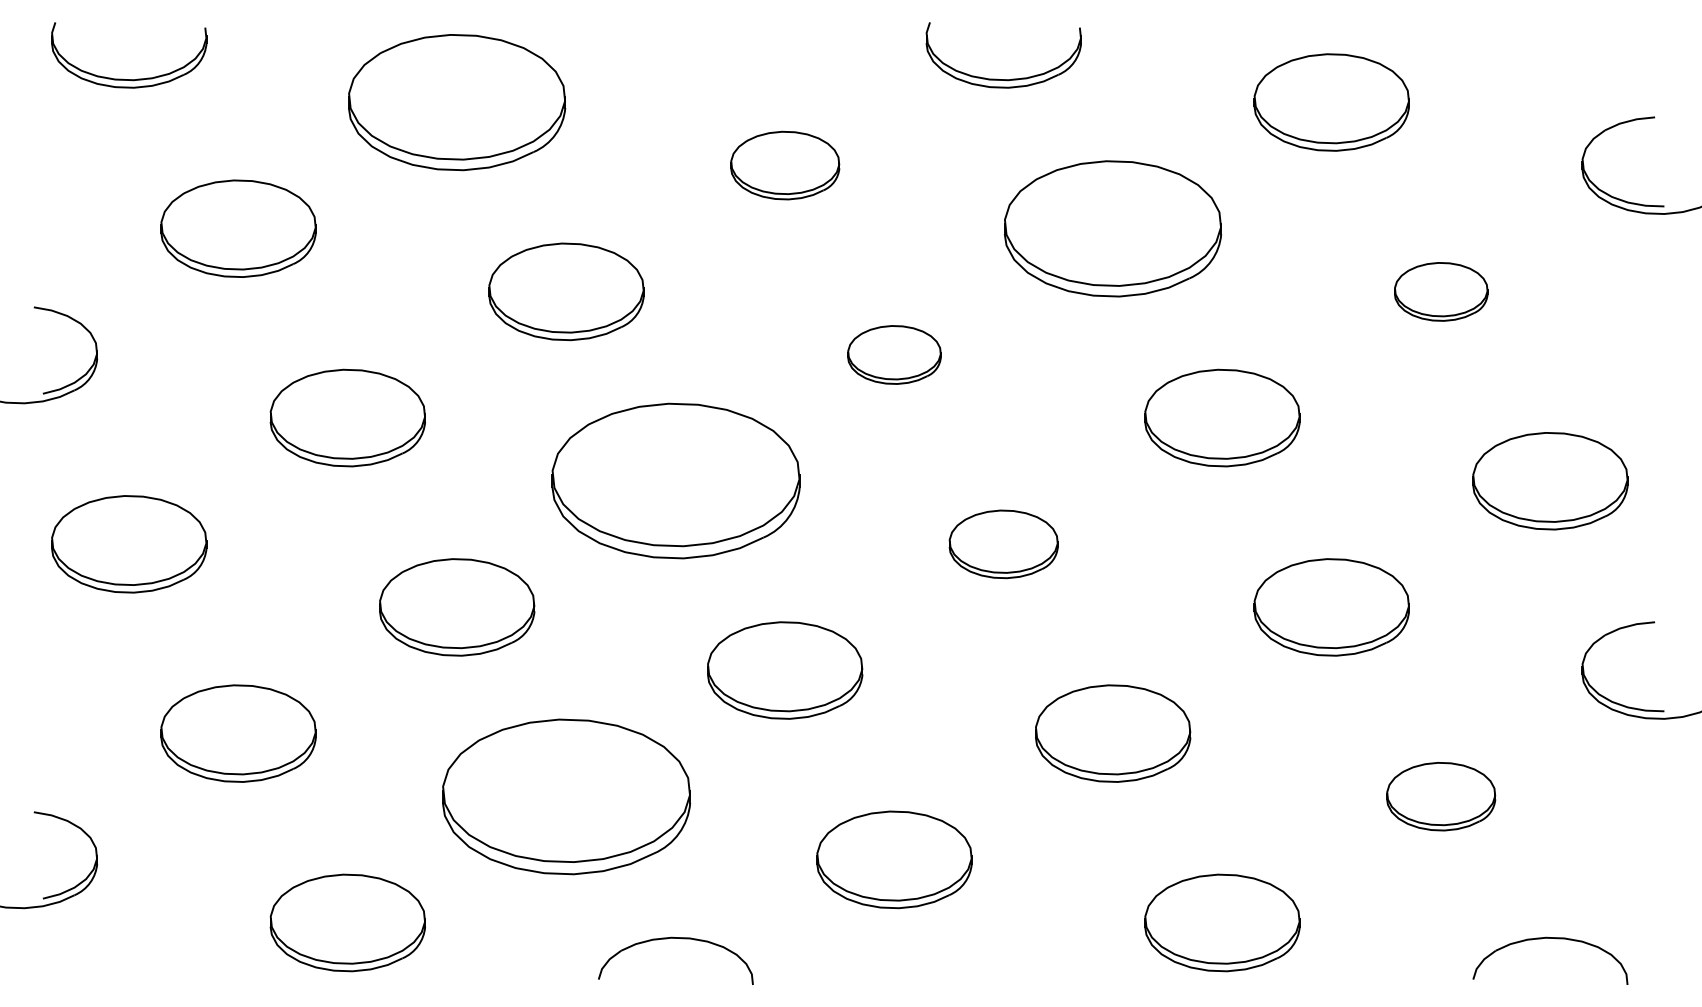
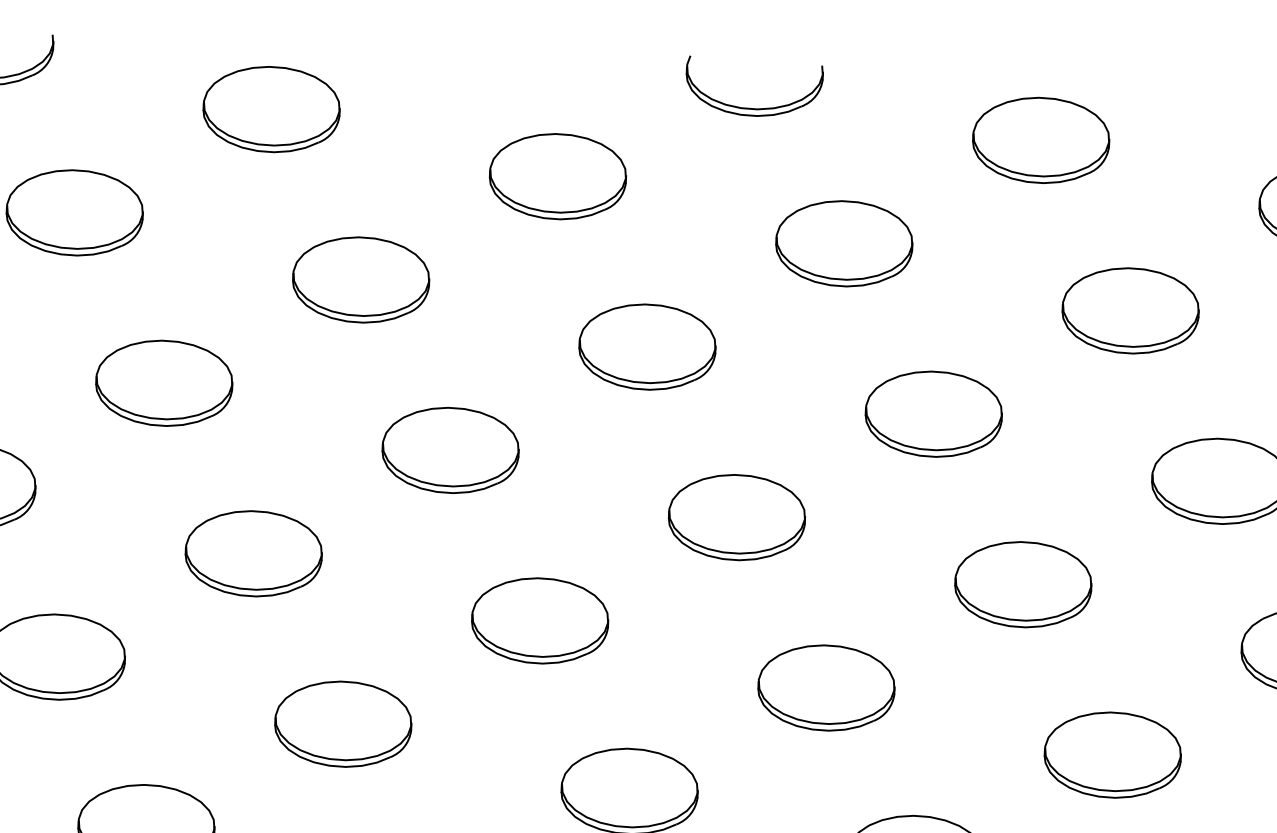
part: (457, 102) -> (271, 109), size x0.71
part: (785, 165) -> (558, 176), size x1.43
part: (1113, 228) -> (844, 243), size x0.71
part: (1441, 291) -> (1131, 310), size x1.67
part: (894, 354) -> (647, 346), size x1.67
part: (675, 481) -> (450, 450), size x0.62
part: (1003, 544) -> (736, 517), size x1.43
part: (566, 796) -> (343, 724), size x0.62
part: (1441, 796) -> (1113, 754), size x1.43

